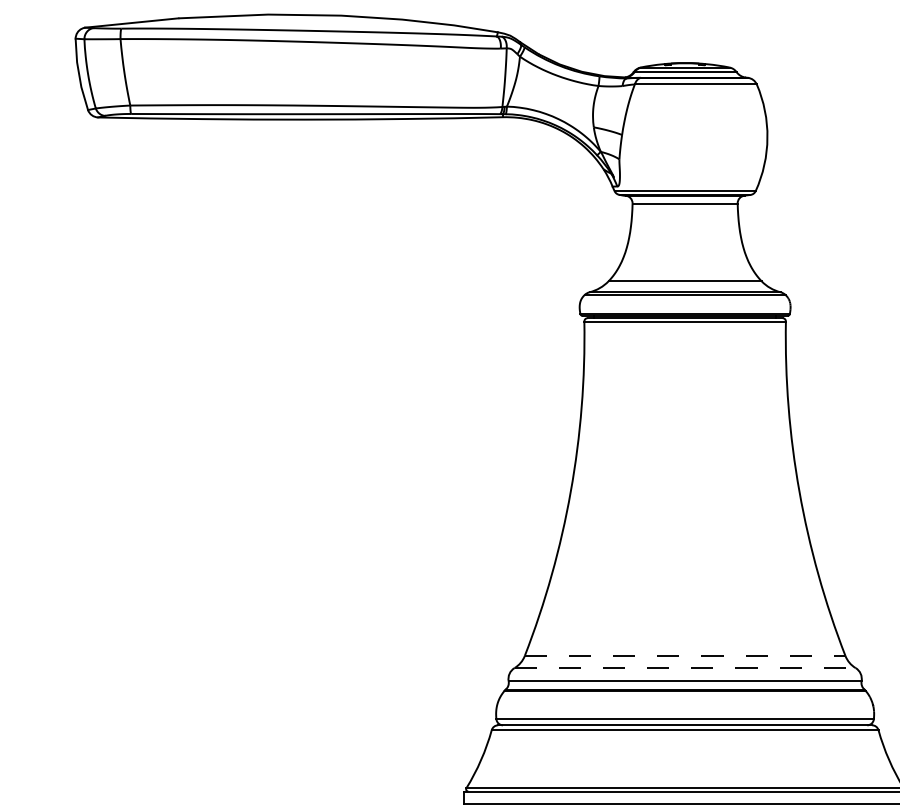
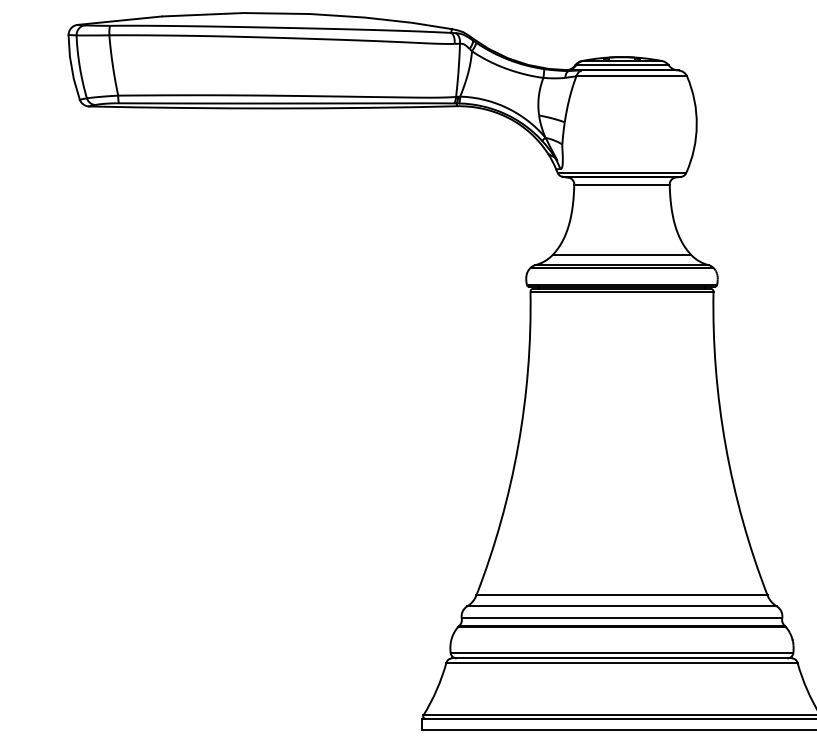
line: (685, 655) -> (622, 595), dashed -> solid
line: (685, 668) -> (622, 606), dashed -> solid

